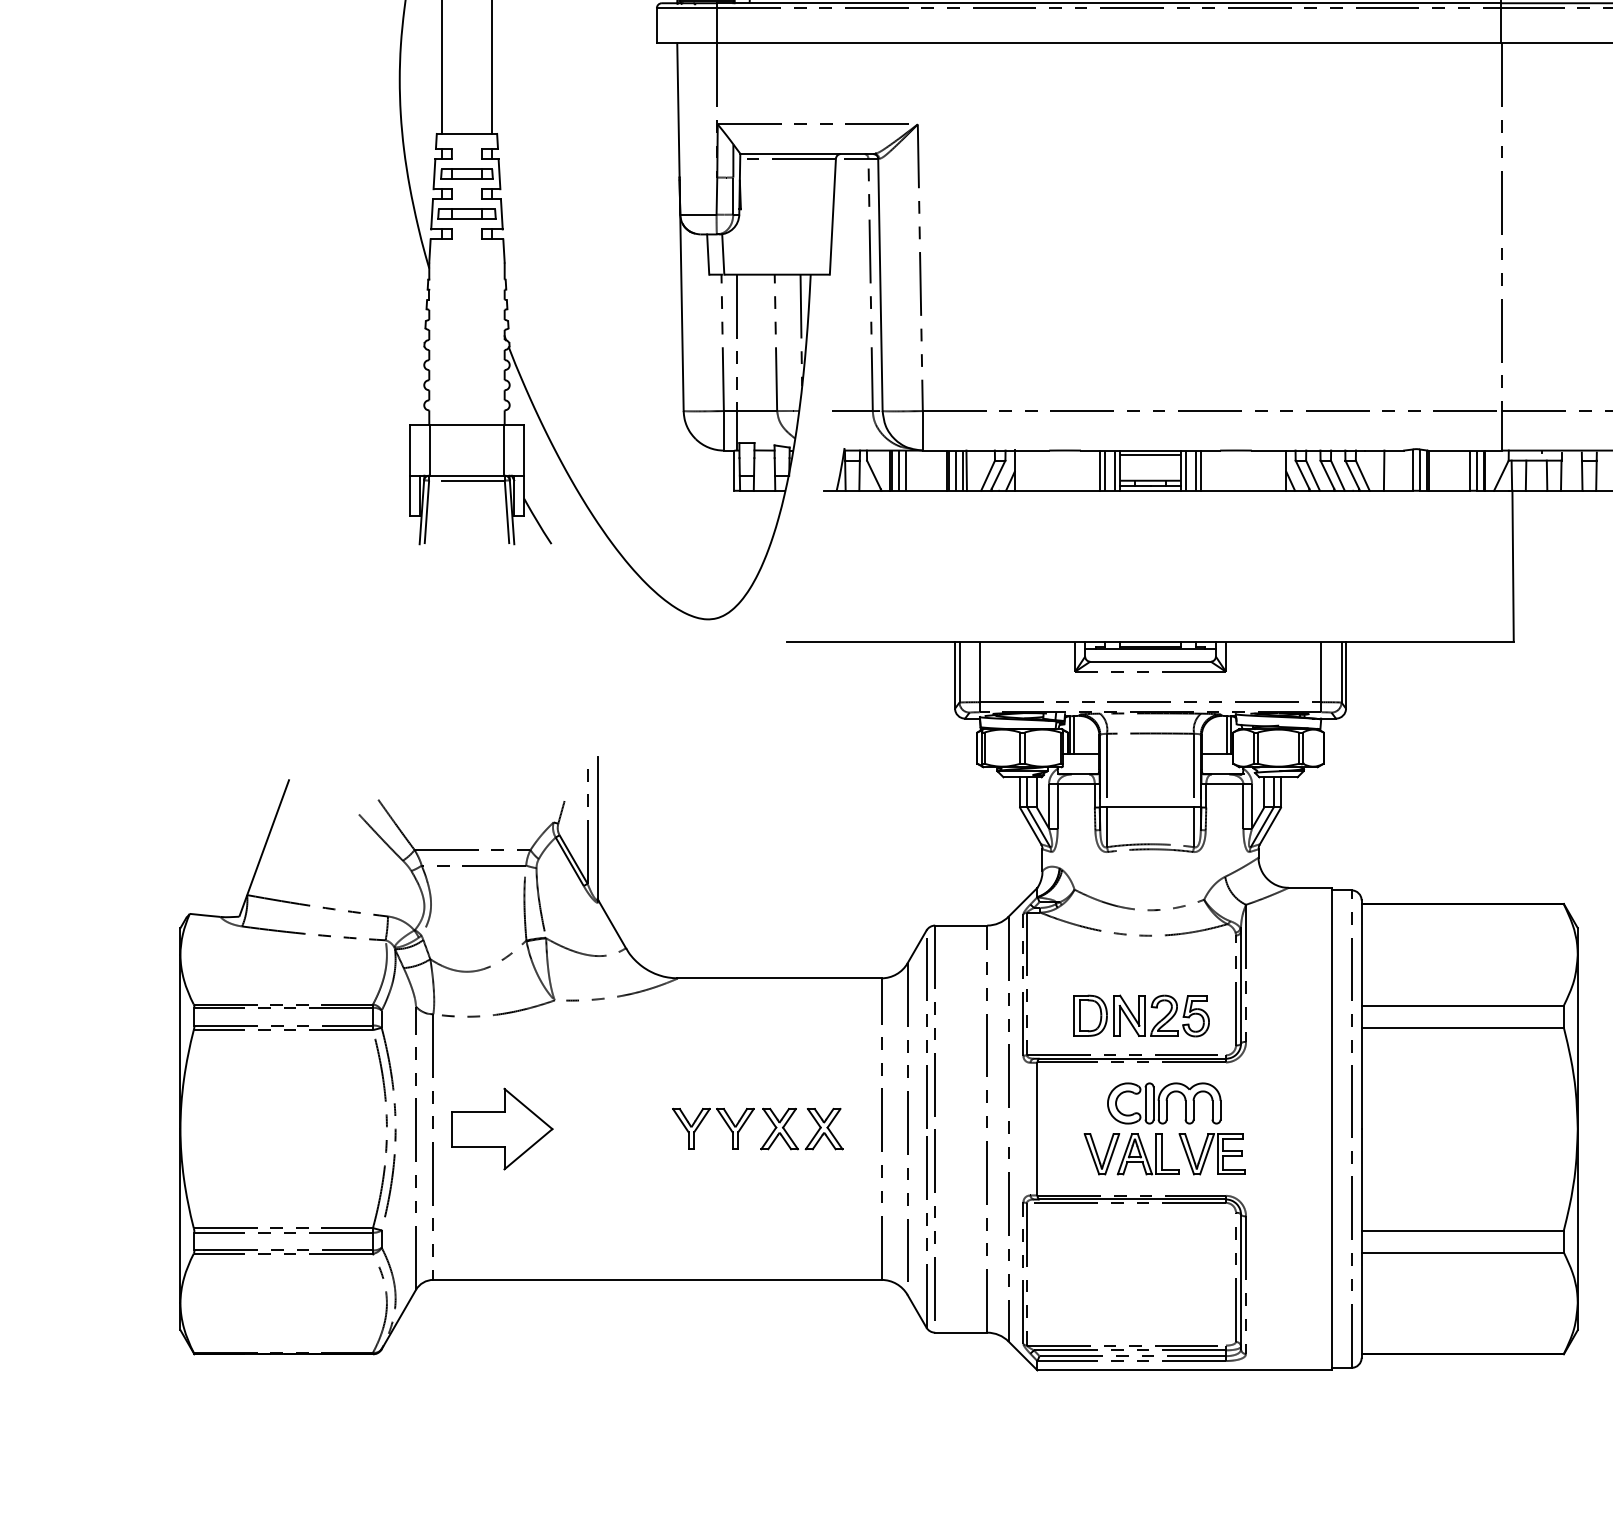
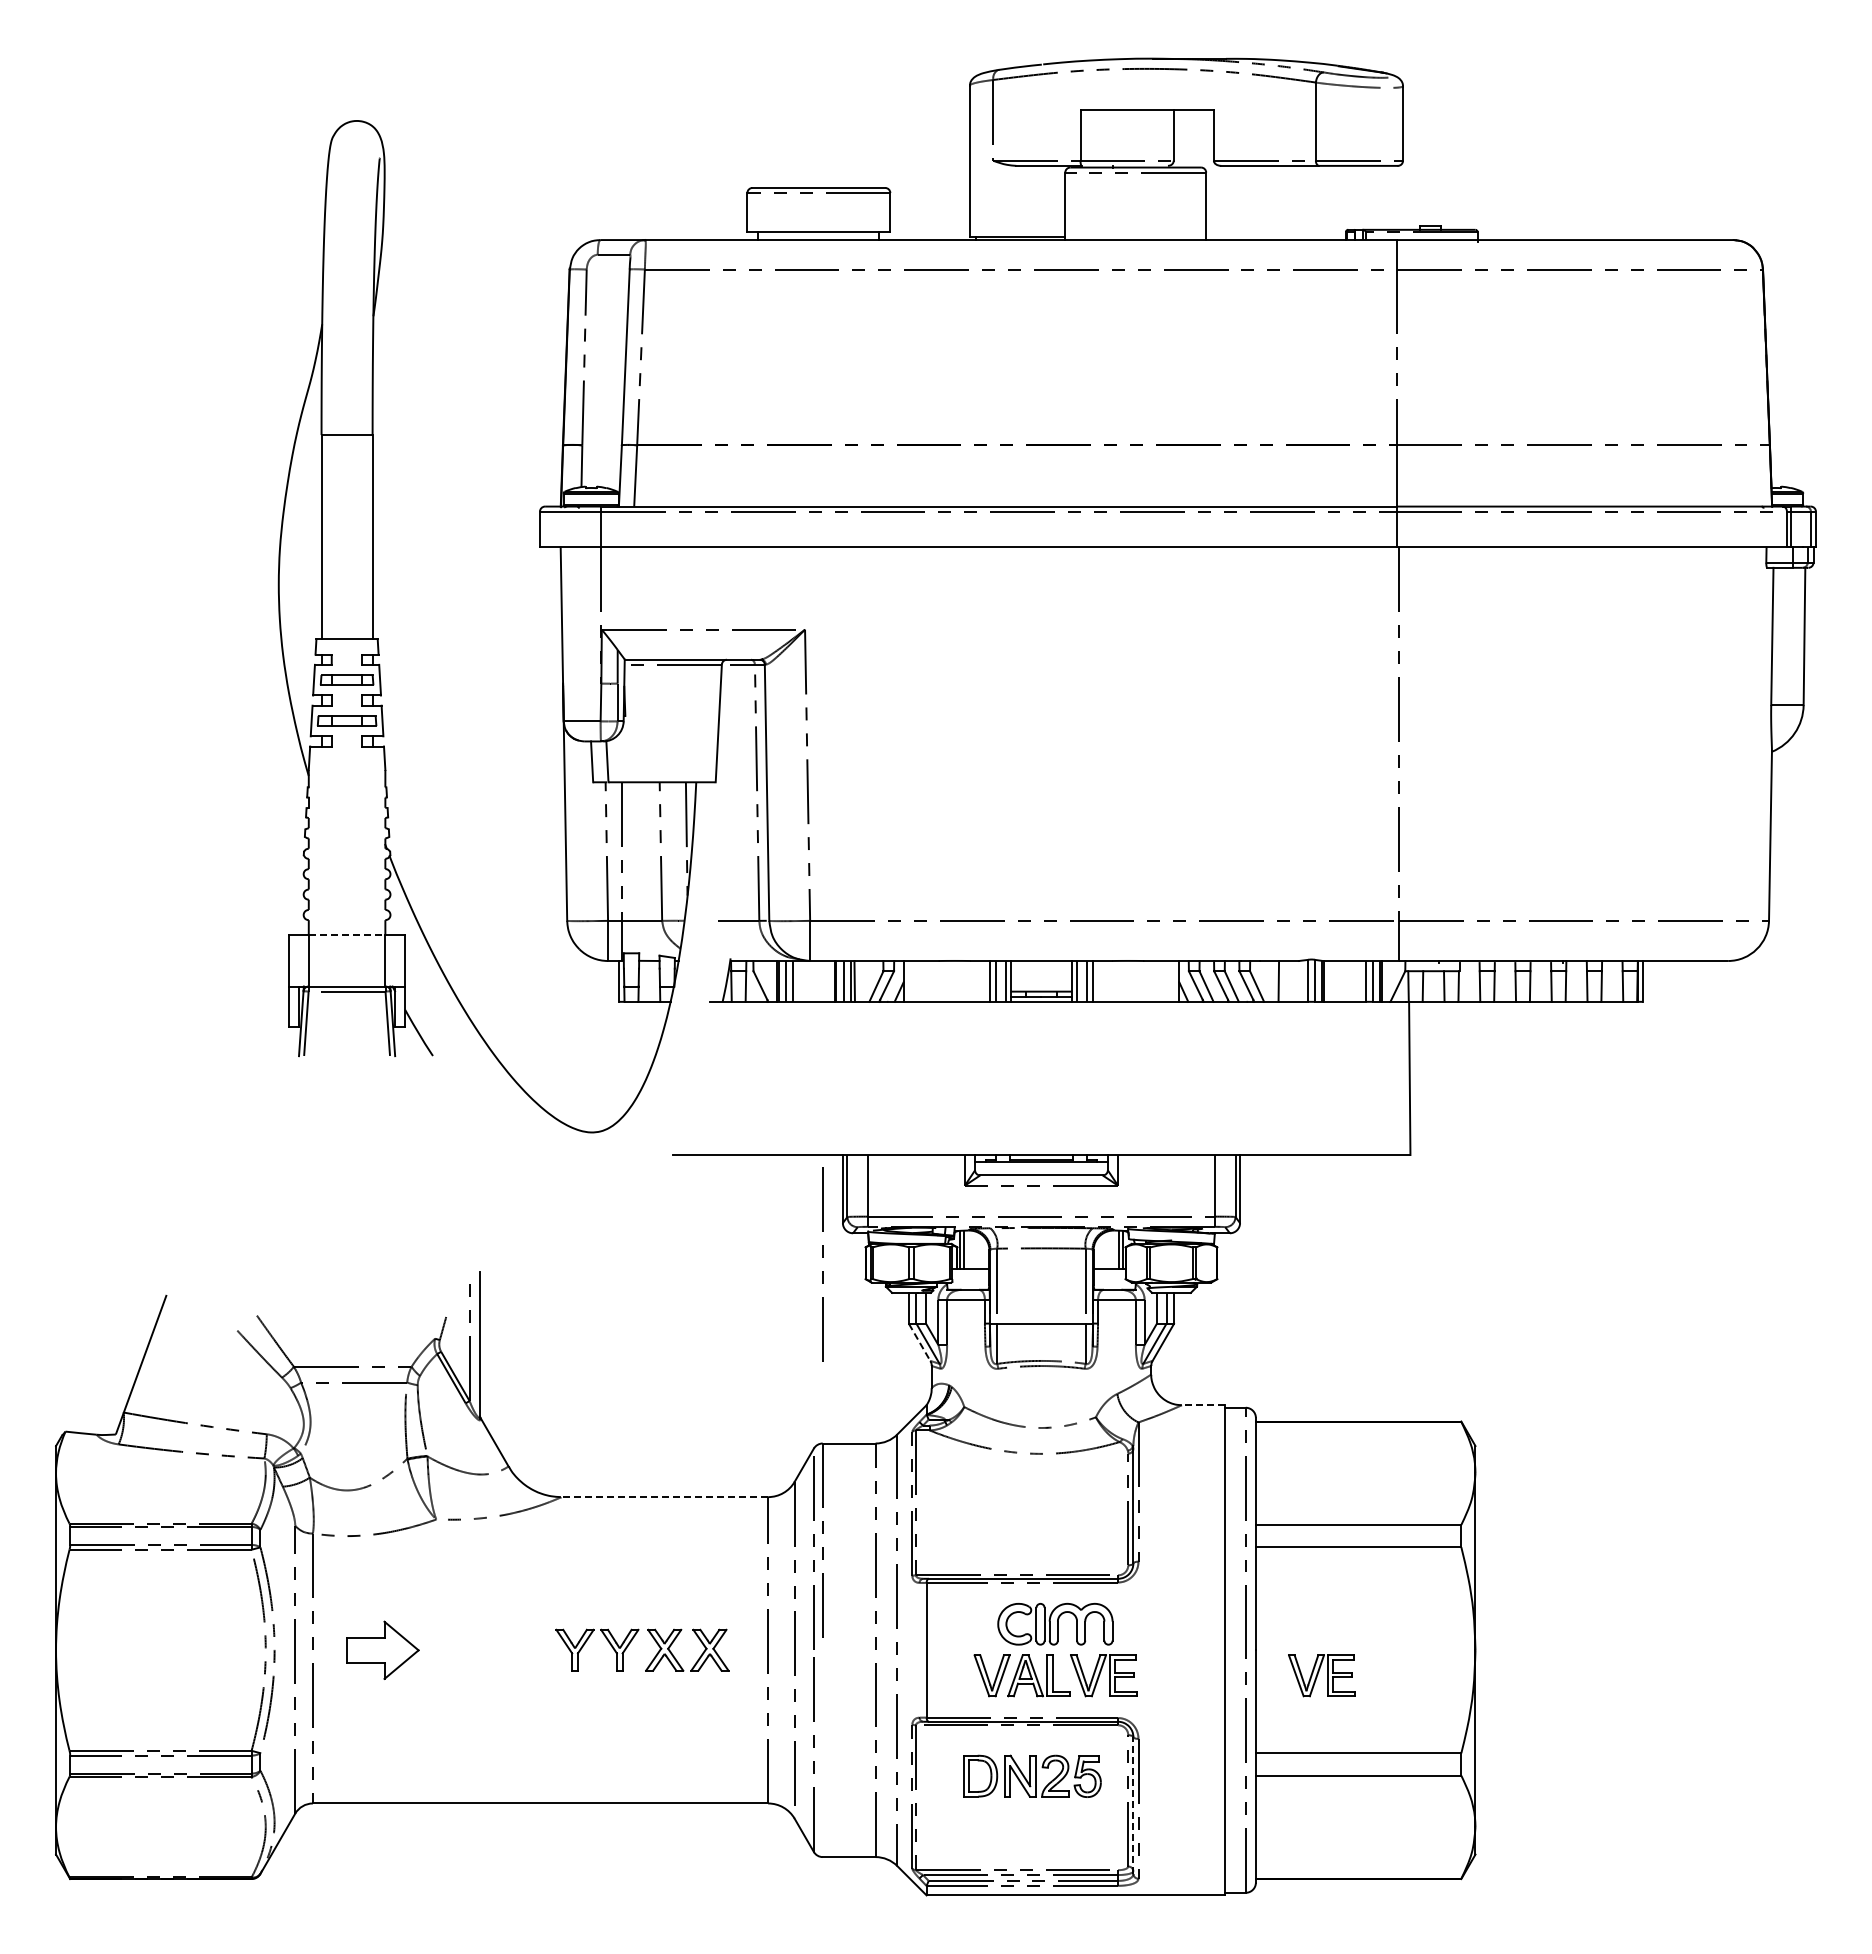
line: (467, 425) -> (347, 935), solid -> dashed
line: (1150, 455) -> (1041, 965), removed
line: (1030, 826) -> (919, 1342), solid -> dashed
line: (1310, 888) -> (1203, 1405), solid -> dashed
line: (779, 978) -> (664, 1497), solid -> dashed
part: (1141, 1015) -> (1032, 1775), moved
part: (501, 1129) -> (382, 1650), size x0.7
part: (1426, 1153) -> (1321, 1675), added
line: (934, 1217) -> (822, 1257), moved
line: (1241, 1281) -> (1133, 1805), solid -> dashed

